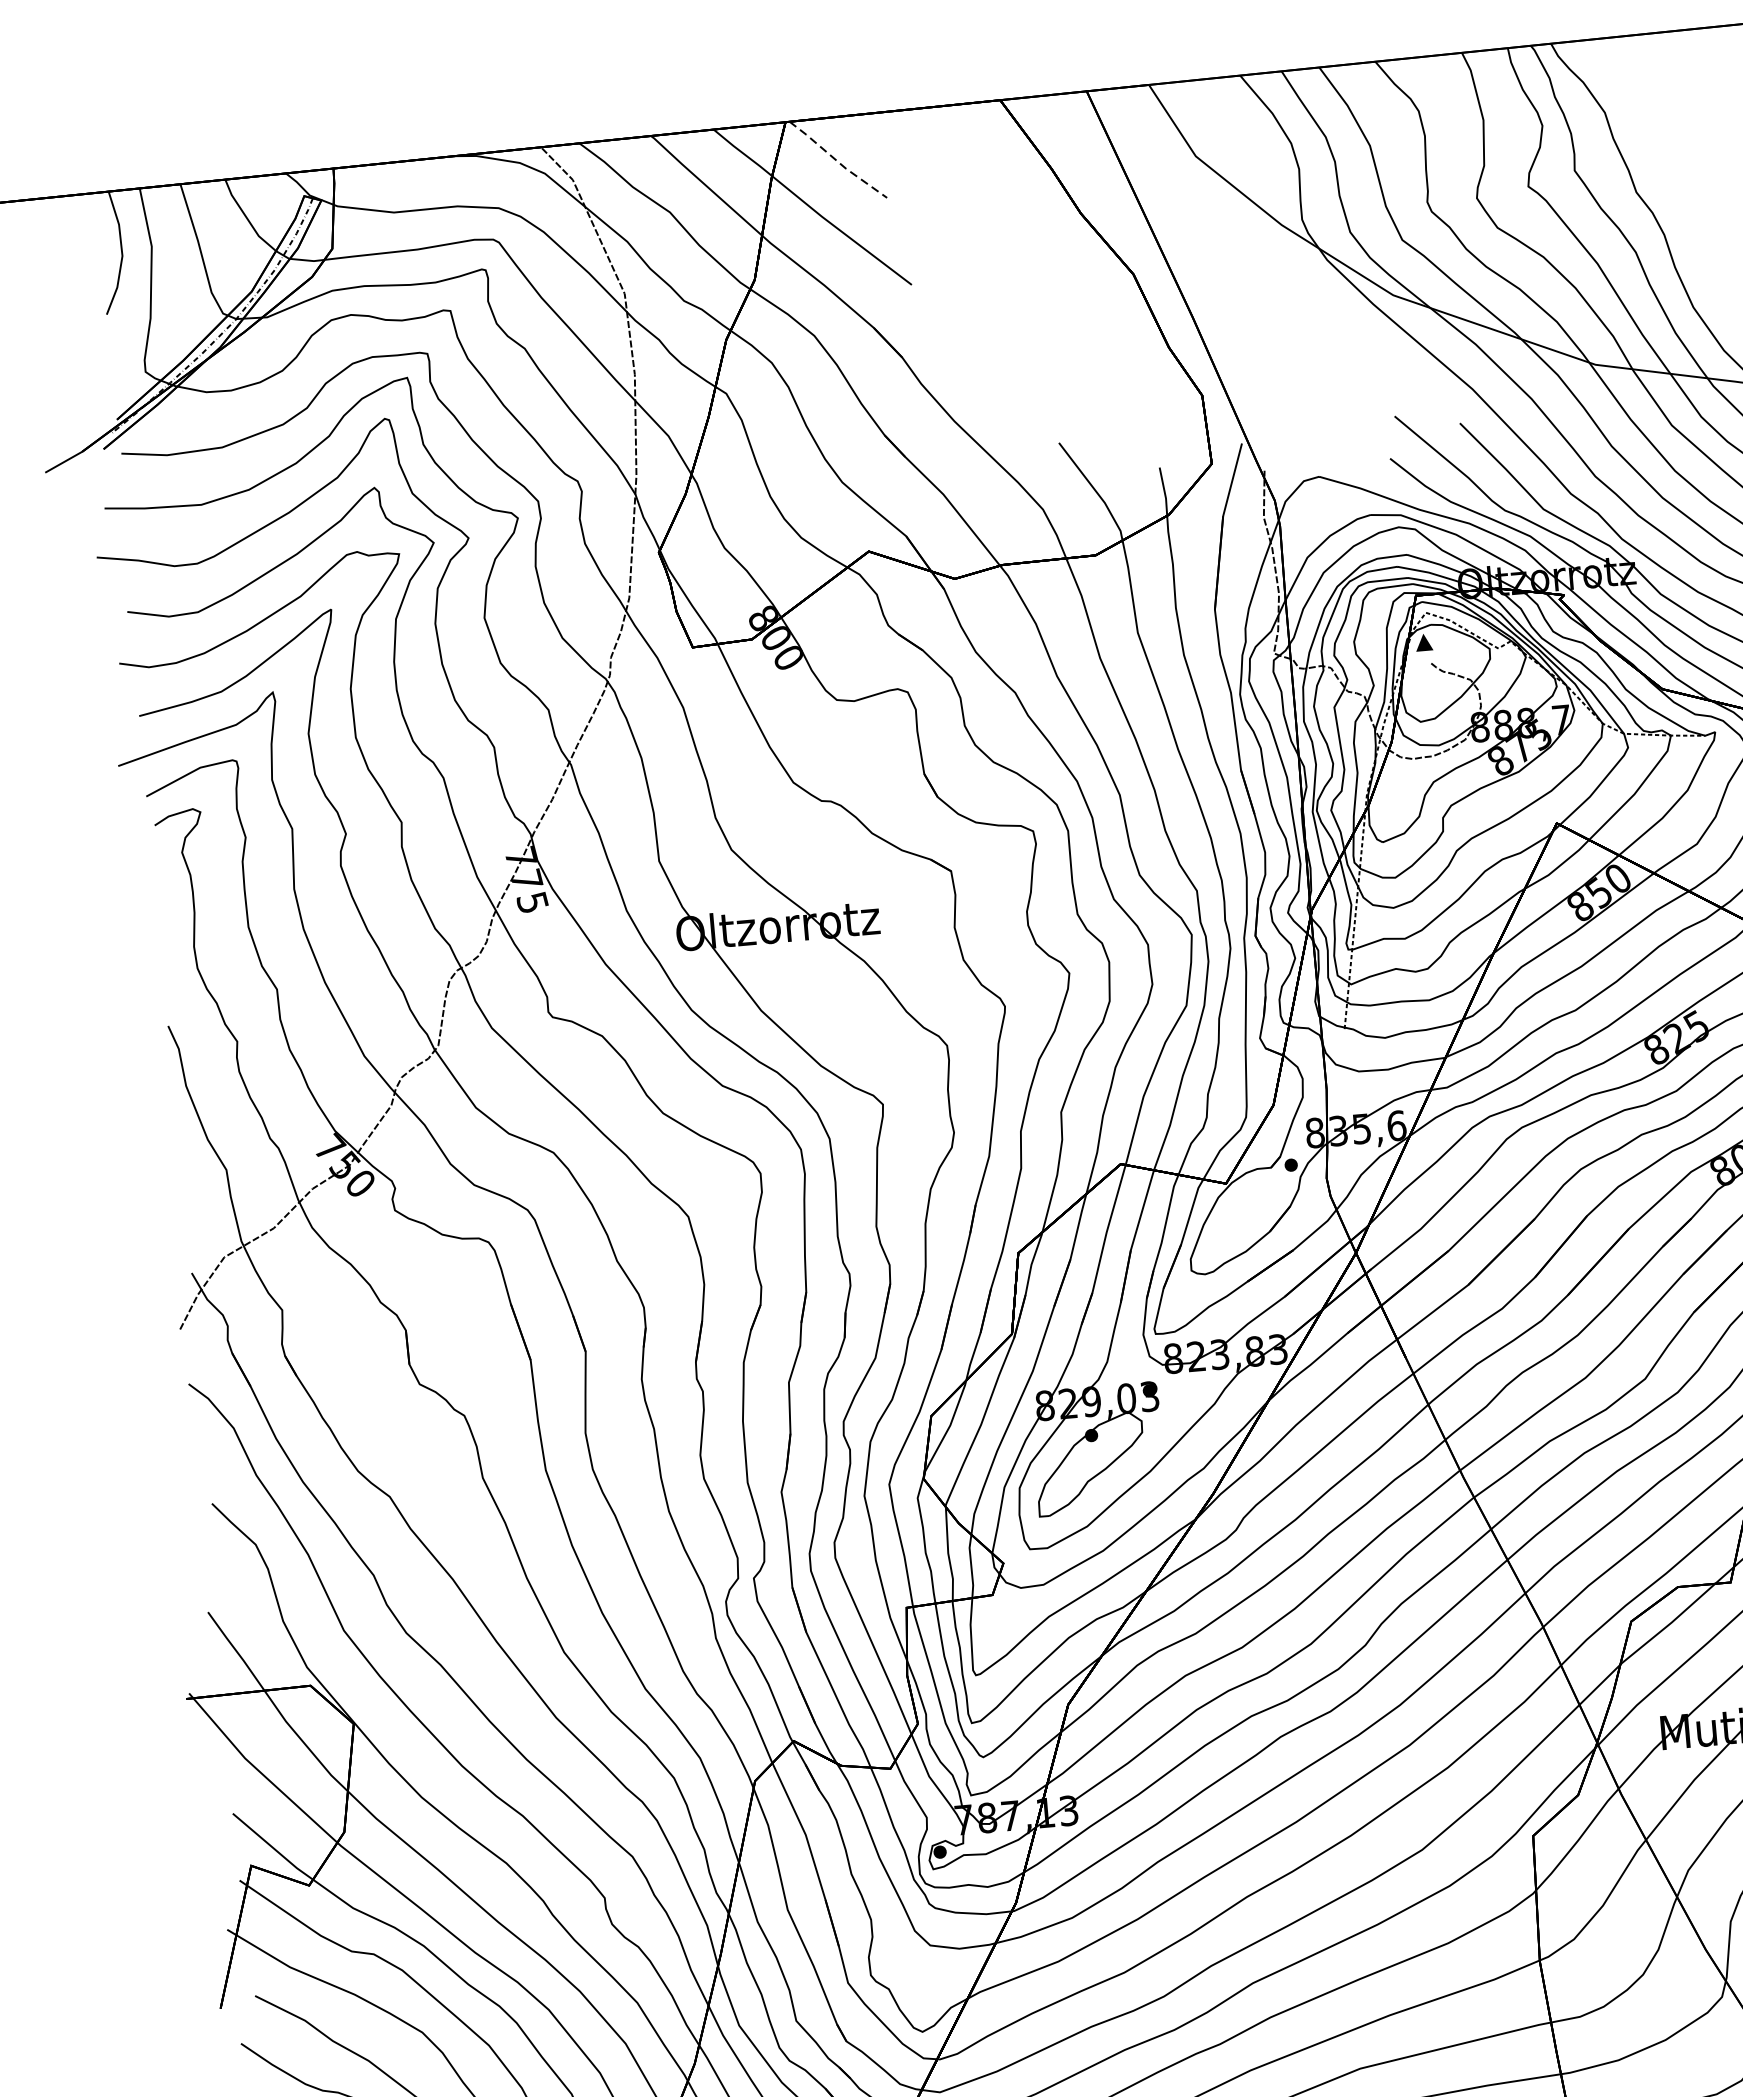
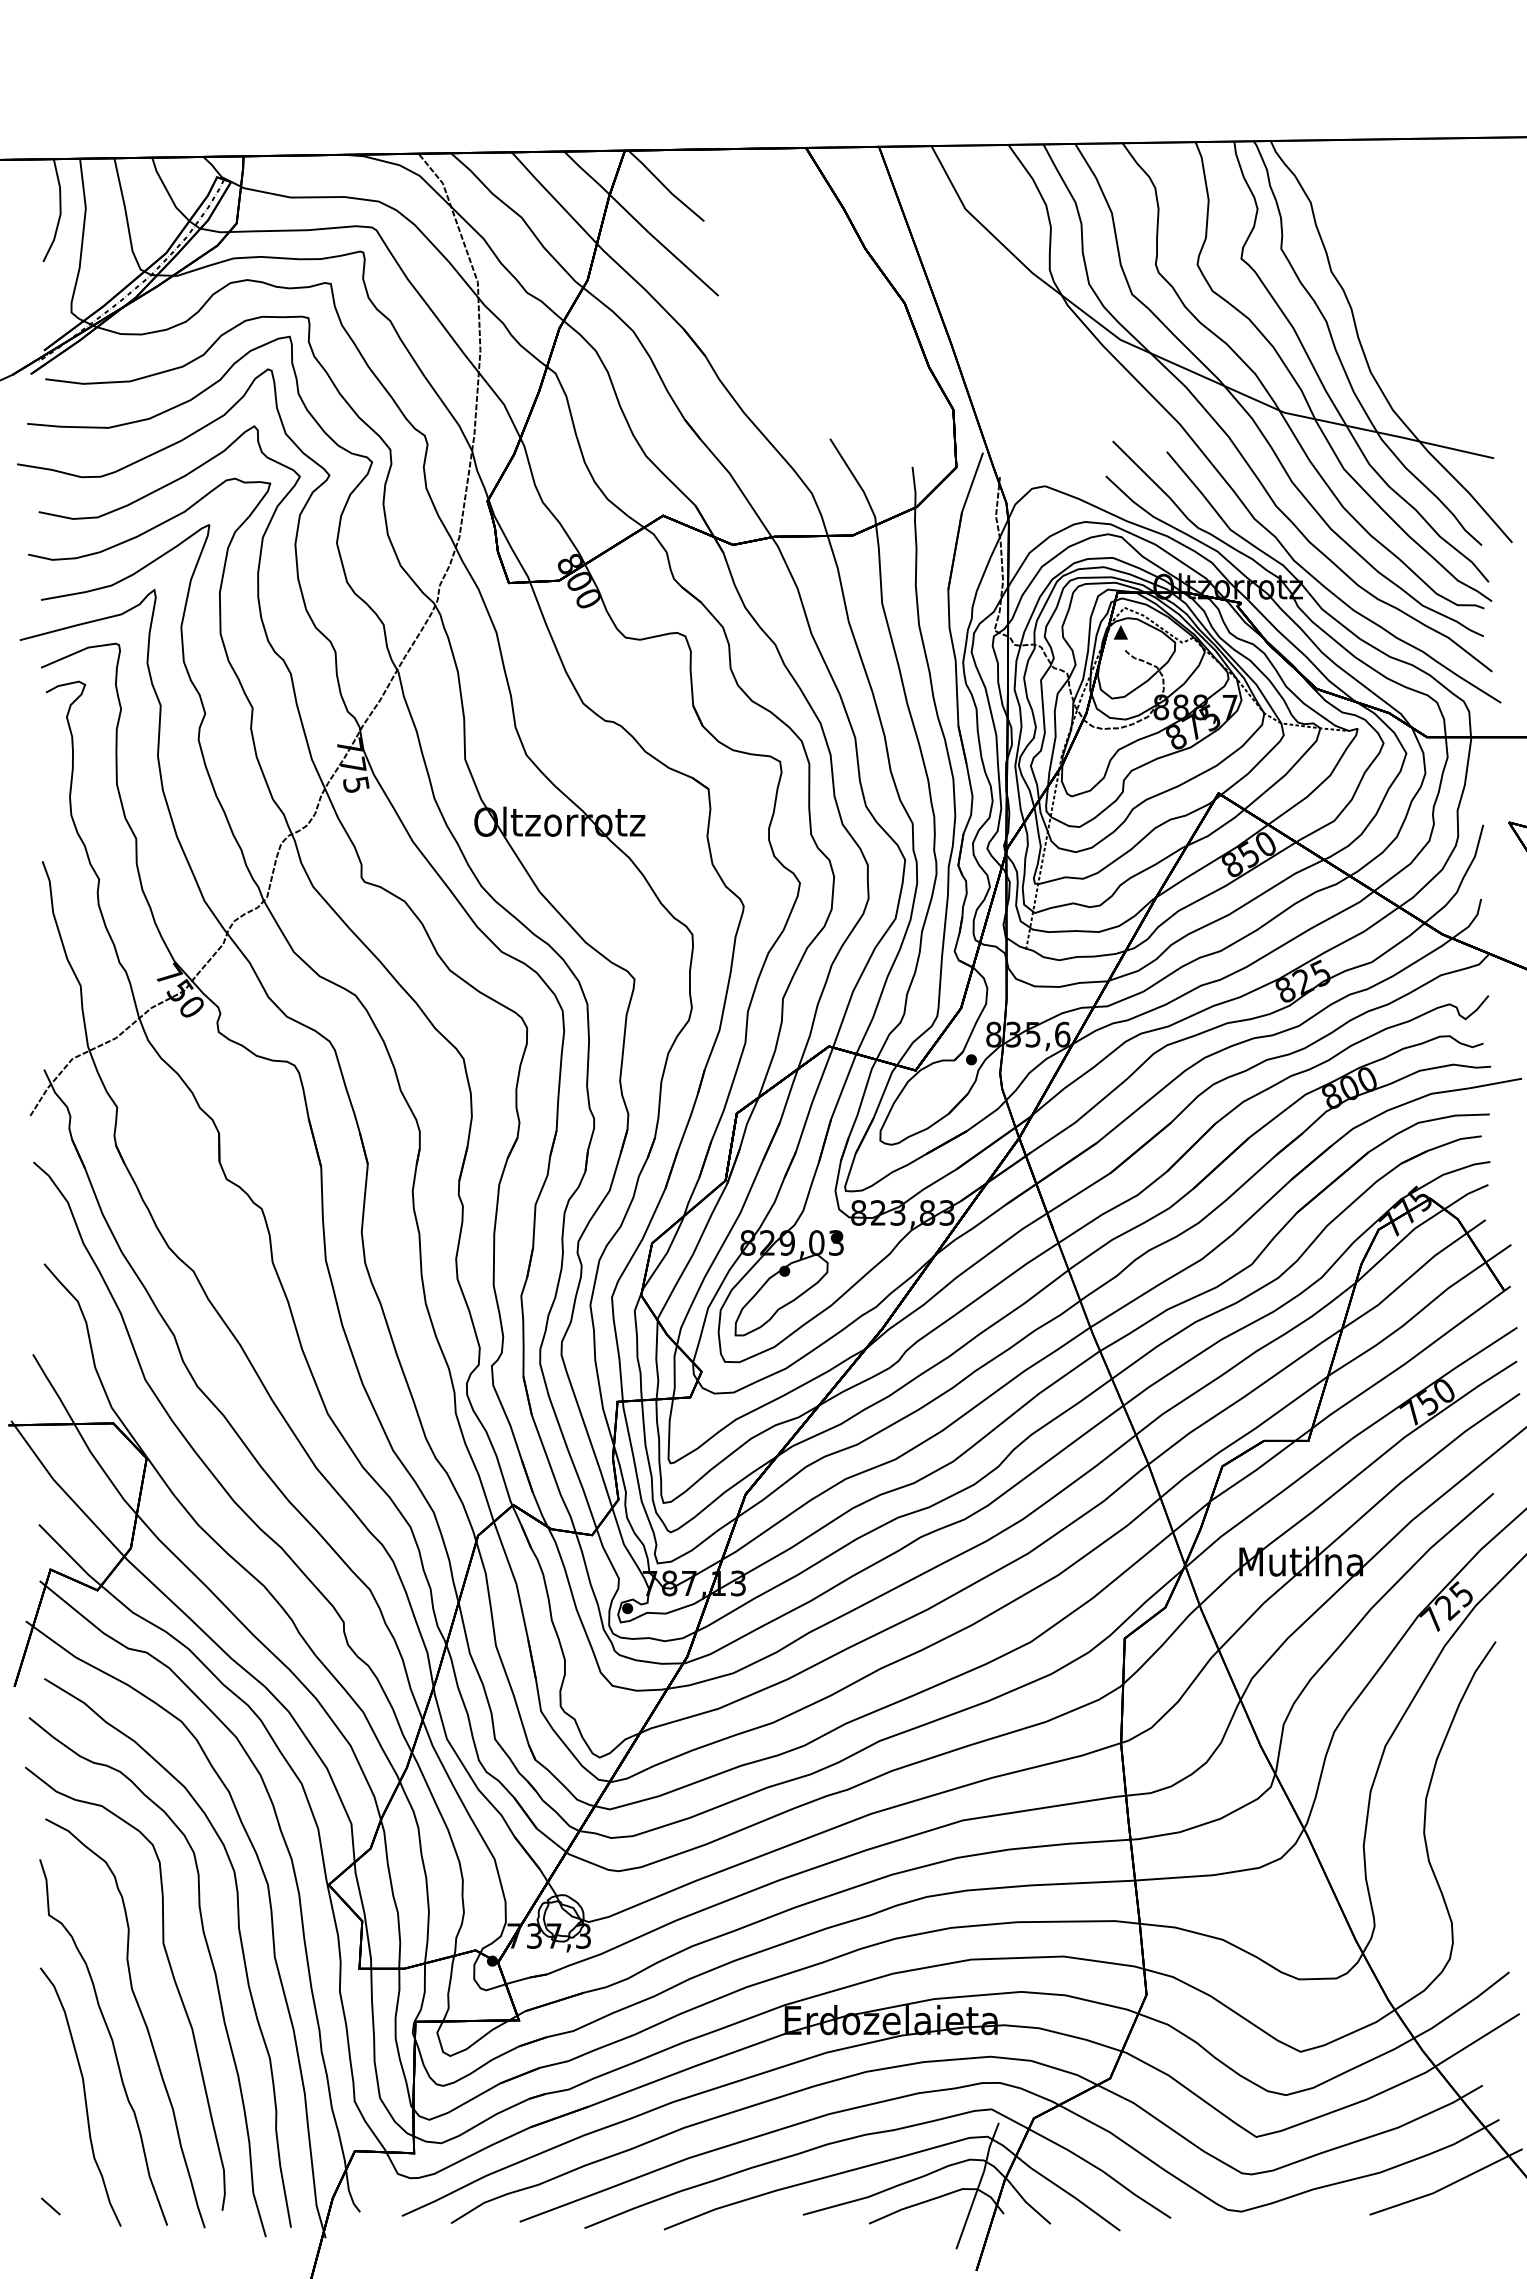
line: (837, 161) -> (665, 187), dashed -> solid

